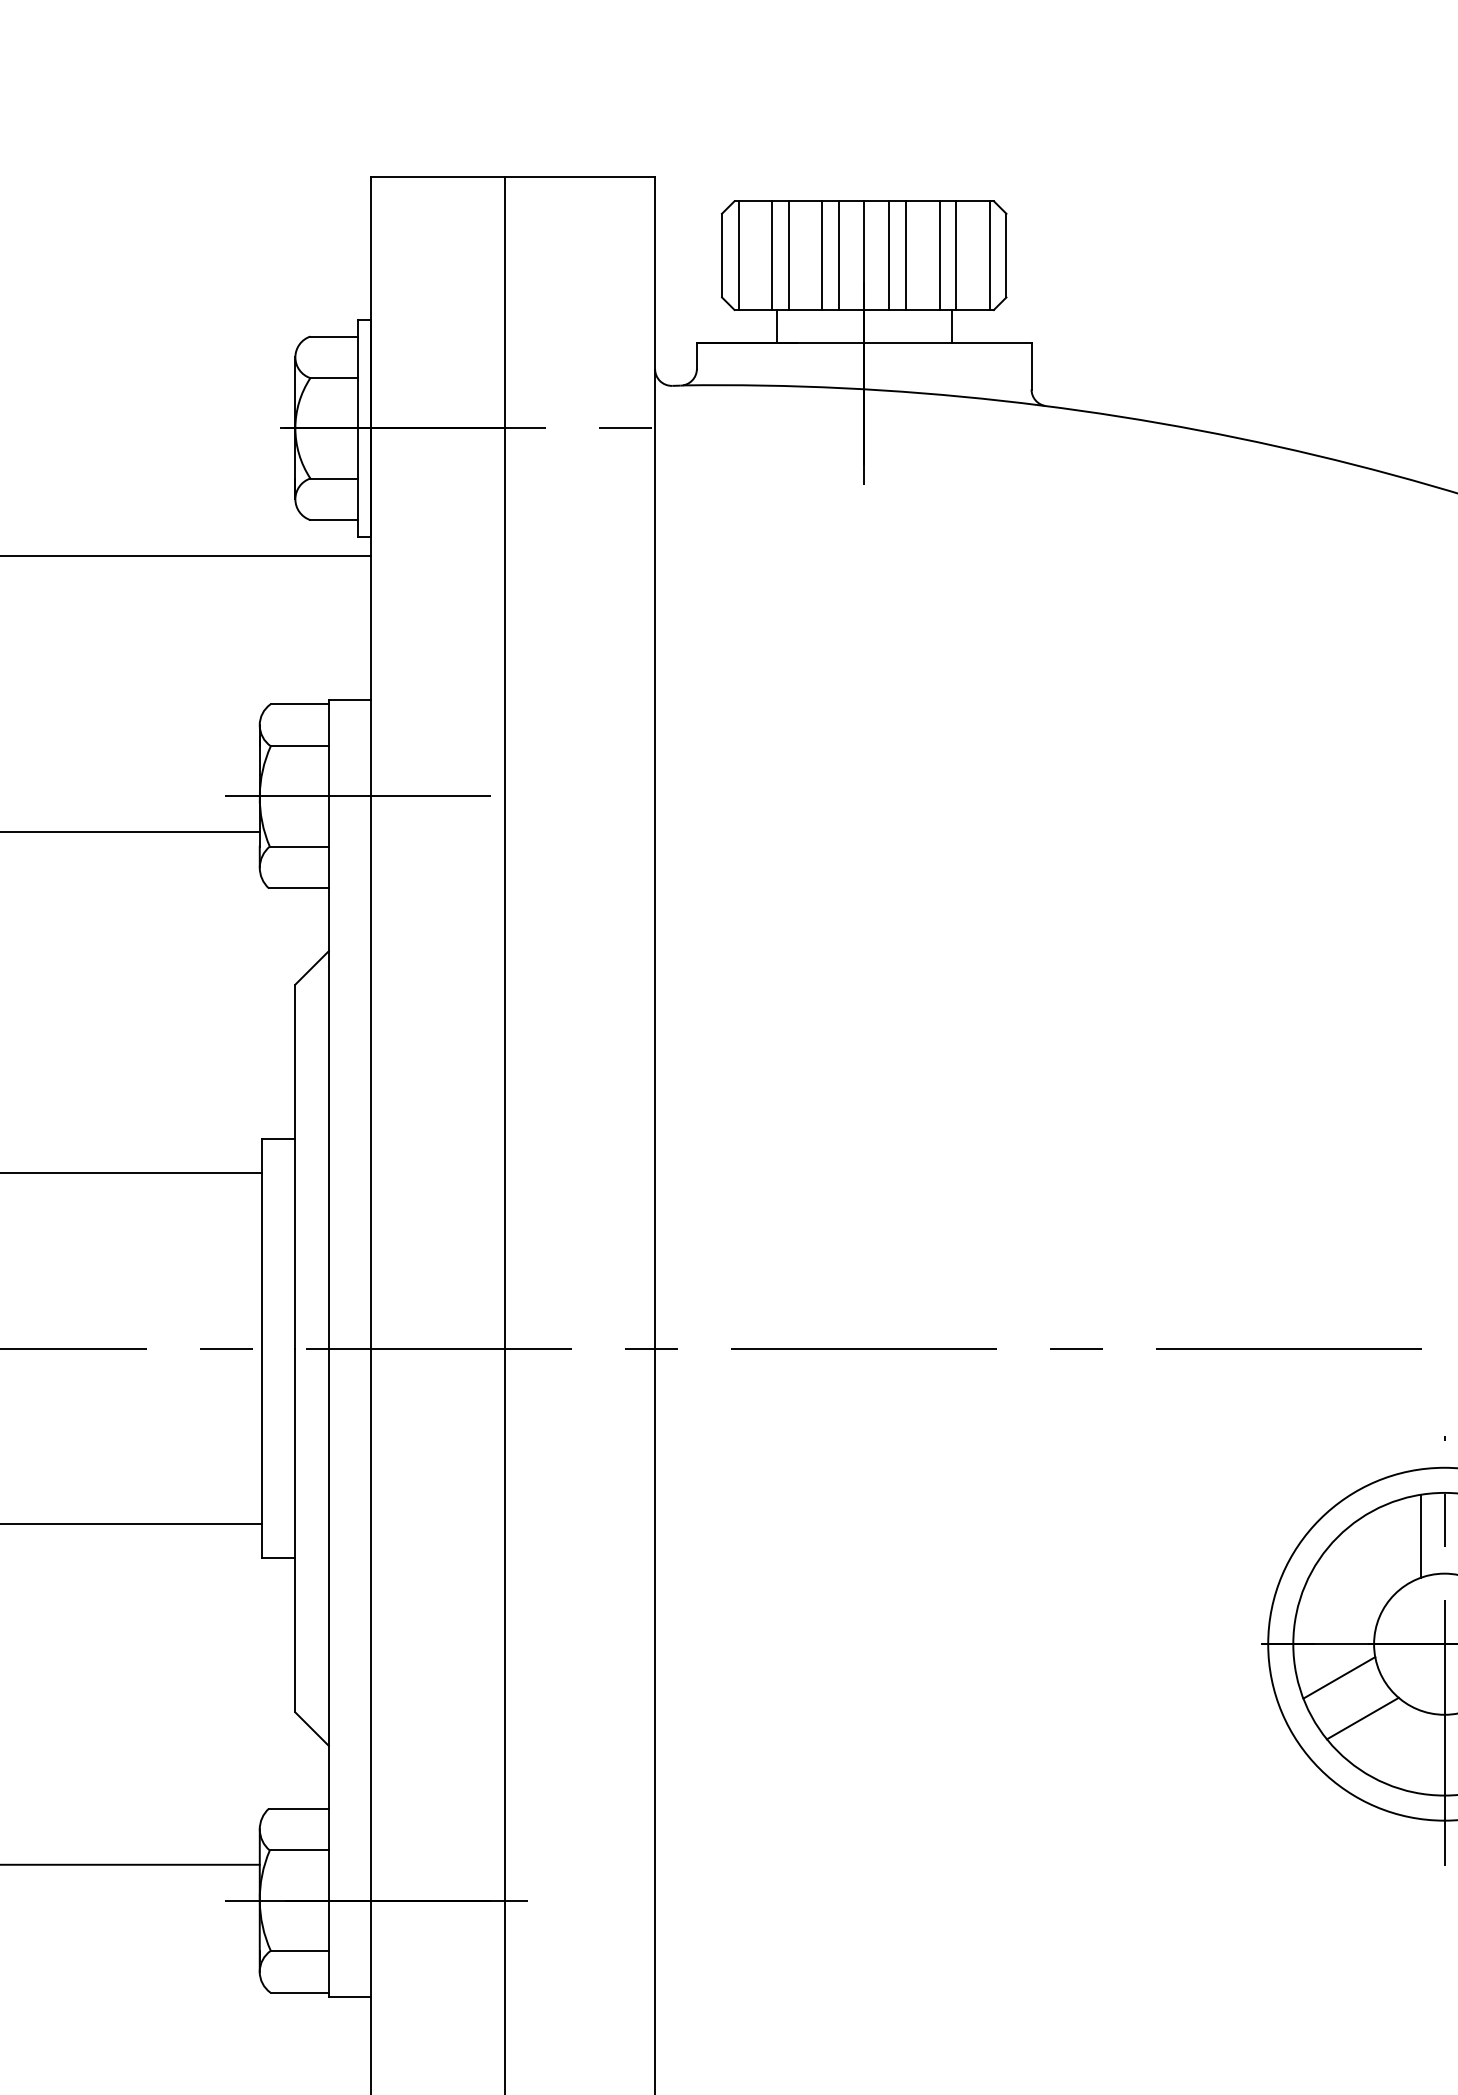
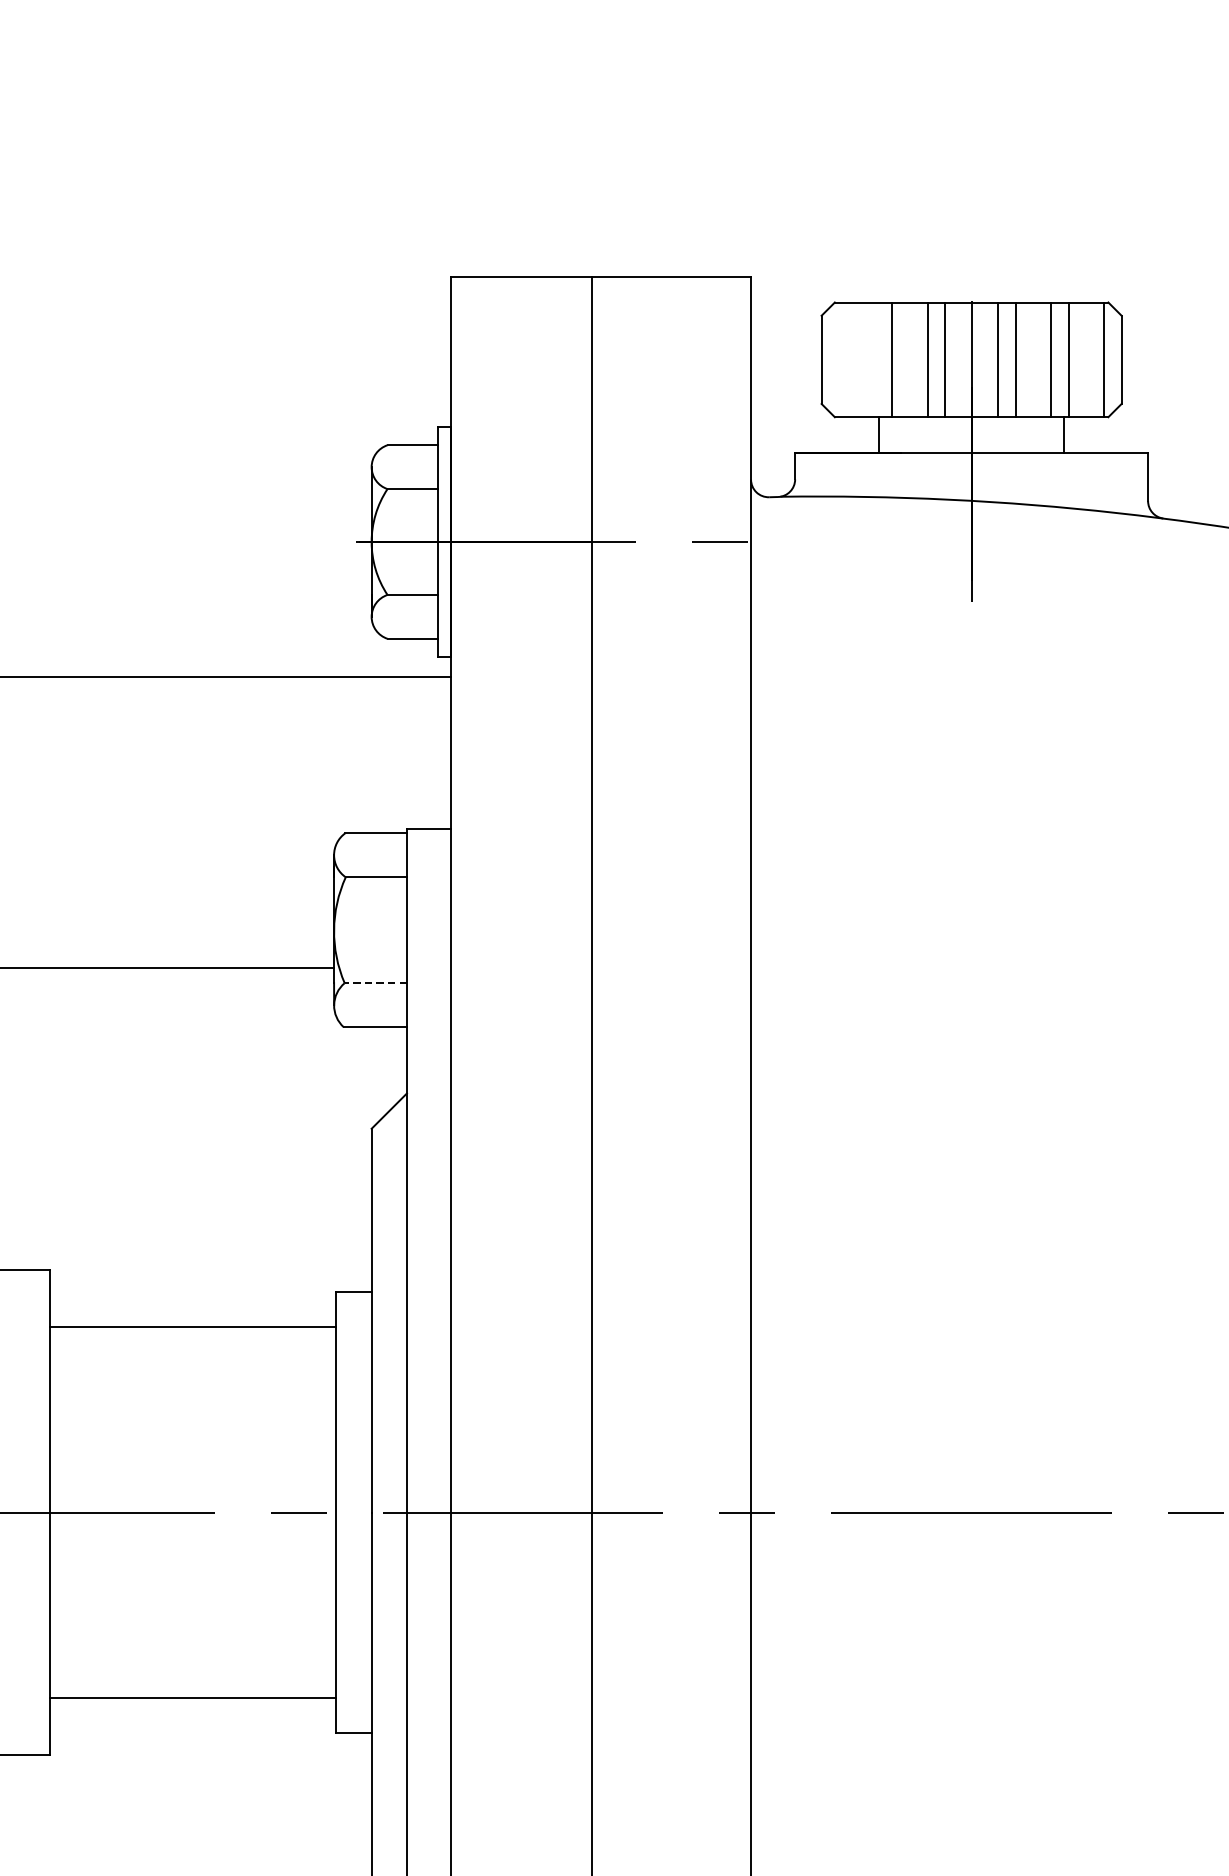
line: (738, 255) -> (839, 359), removed
line: (772, 255) -> (874, 359), removed
line: (349, 796) -> (428, 930), removed
line: (299, 846) -> (376, 983), solid -> dashed

